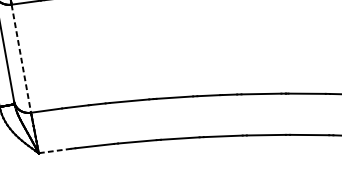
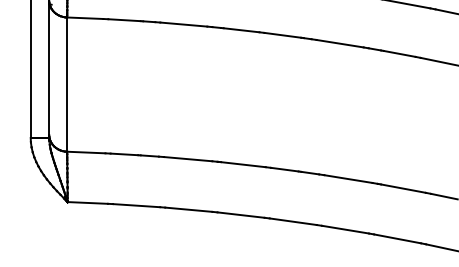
line: (21, 59) -> (67, 85), dashed -> solid
line: (54, 150) -> (87, 202), dashed -> solid

